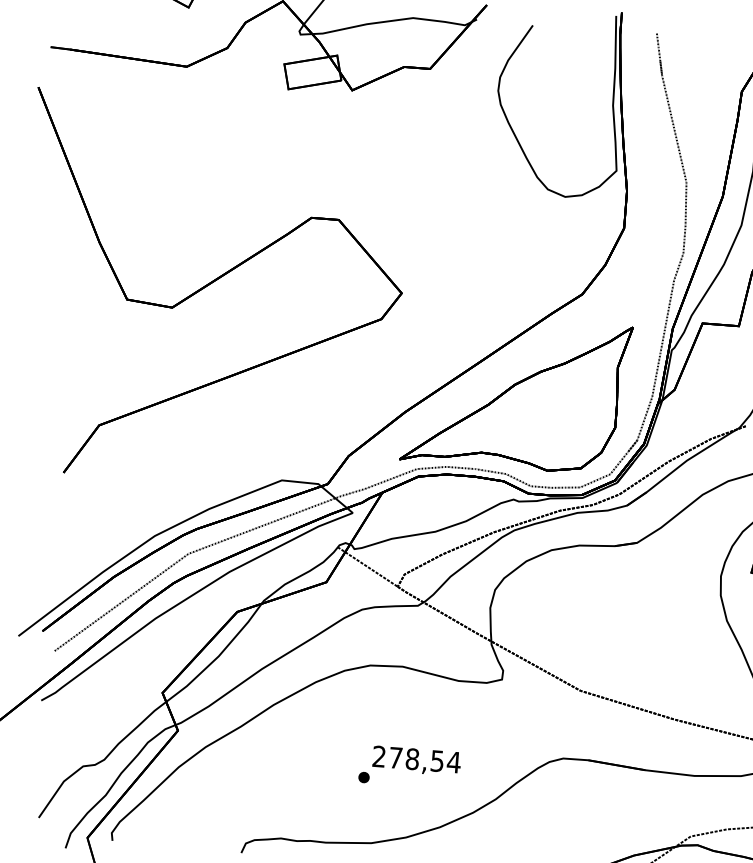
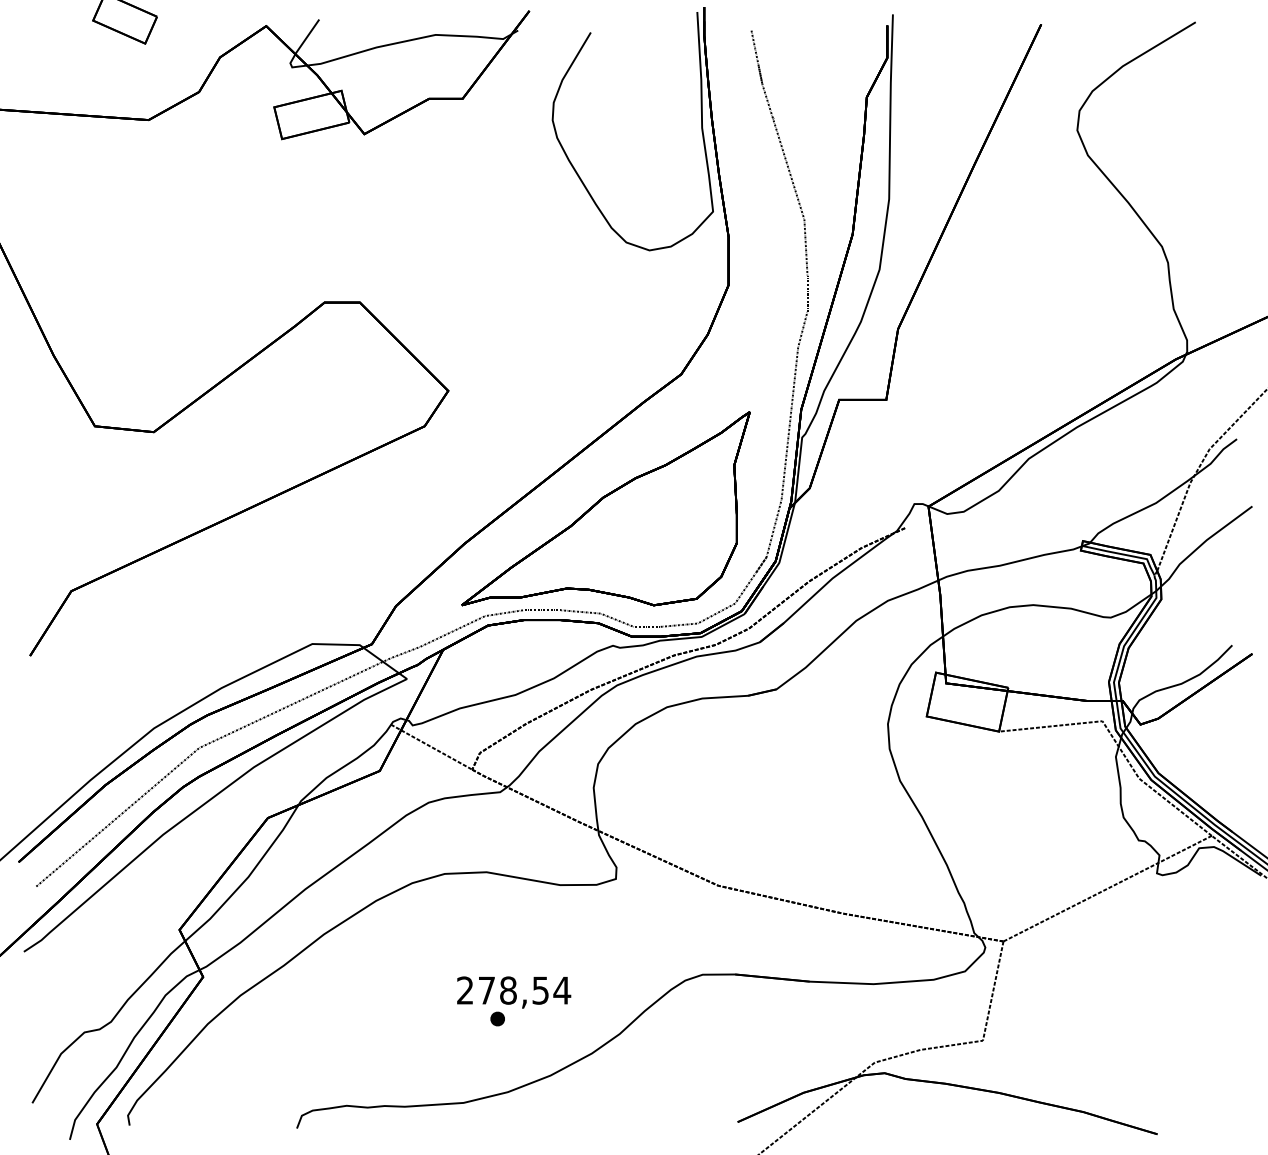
part: (363, 777) -> (497, 1018), moved

